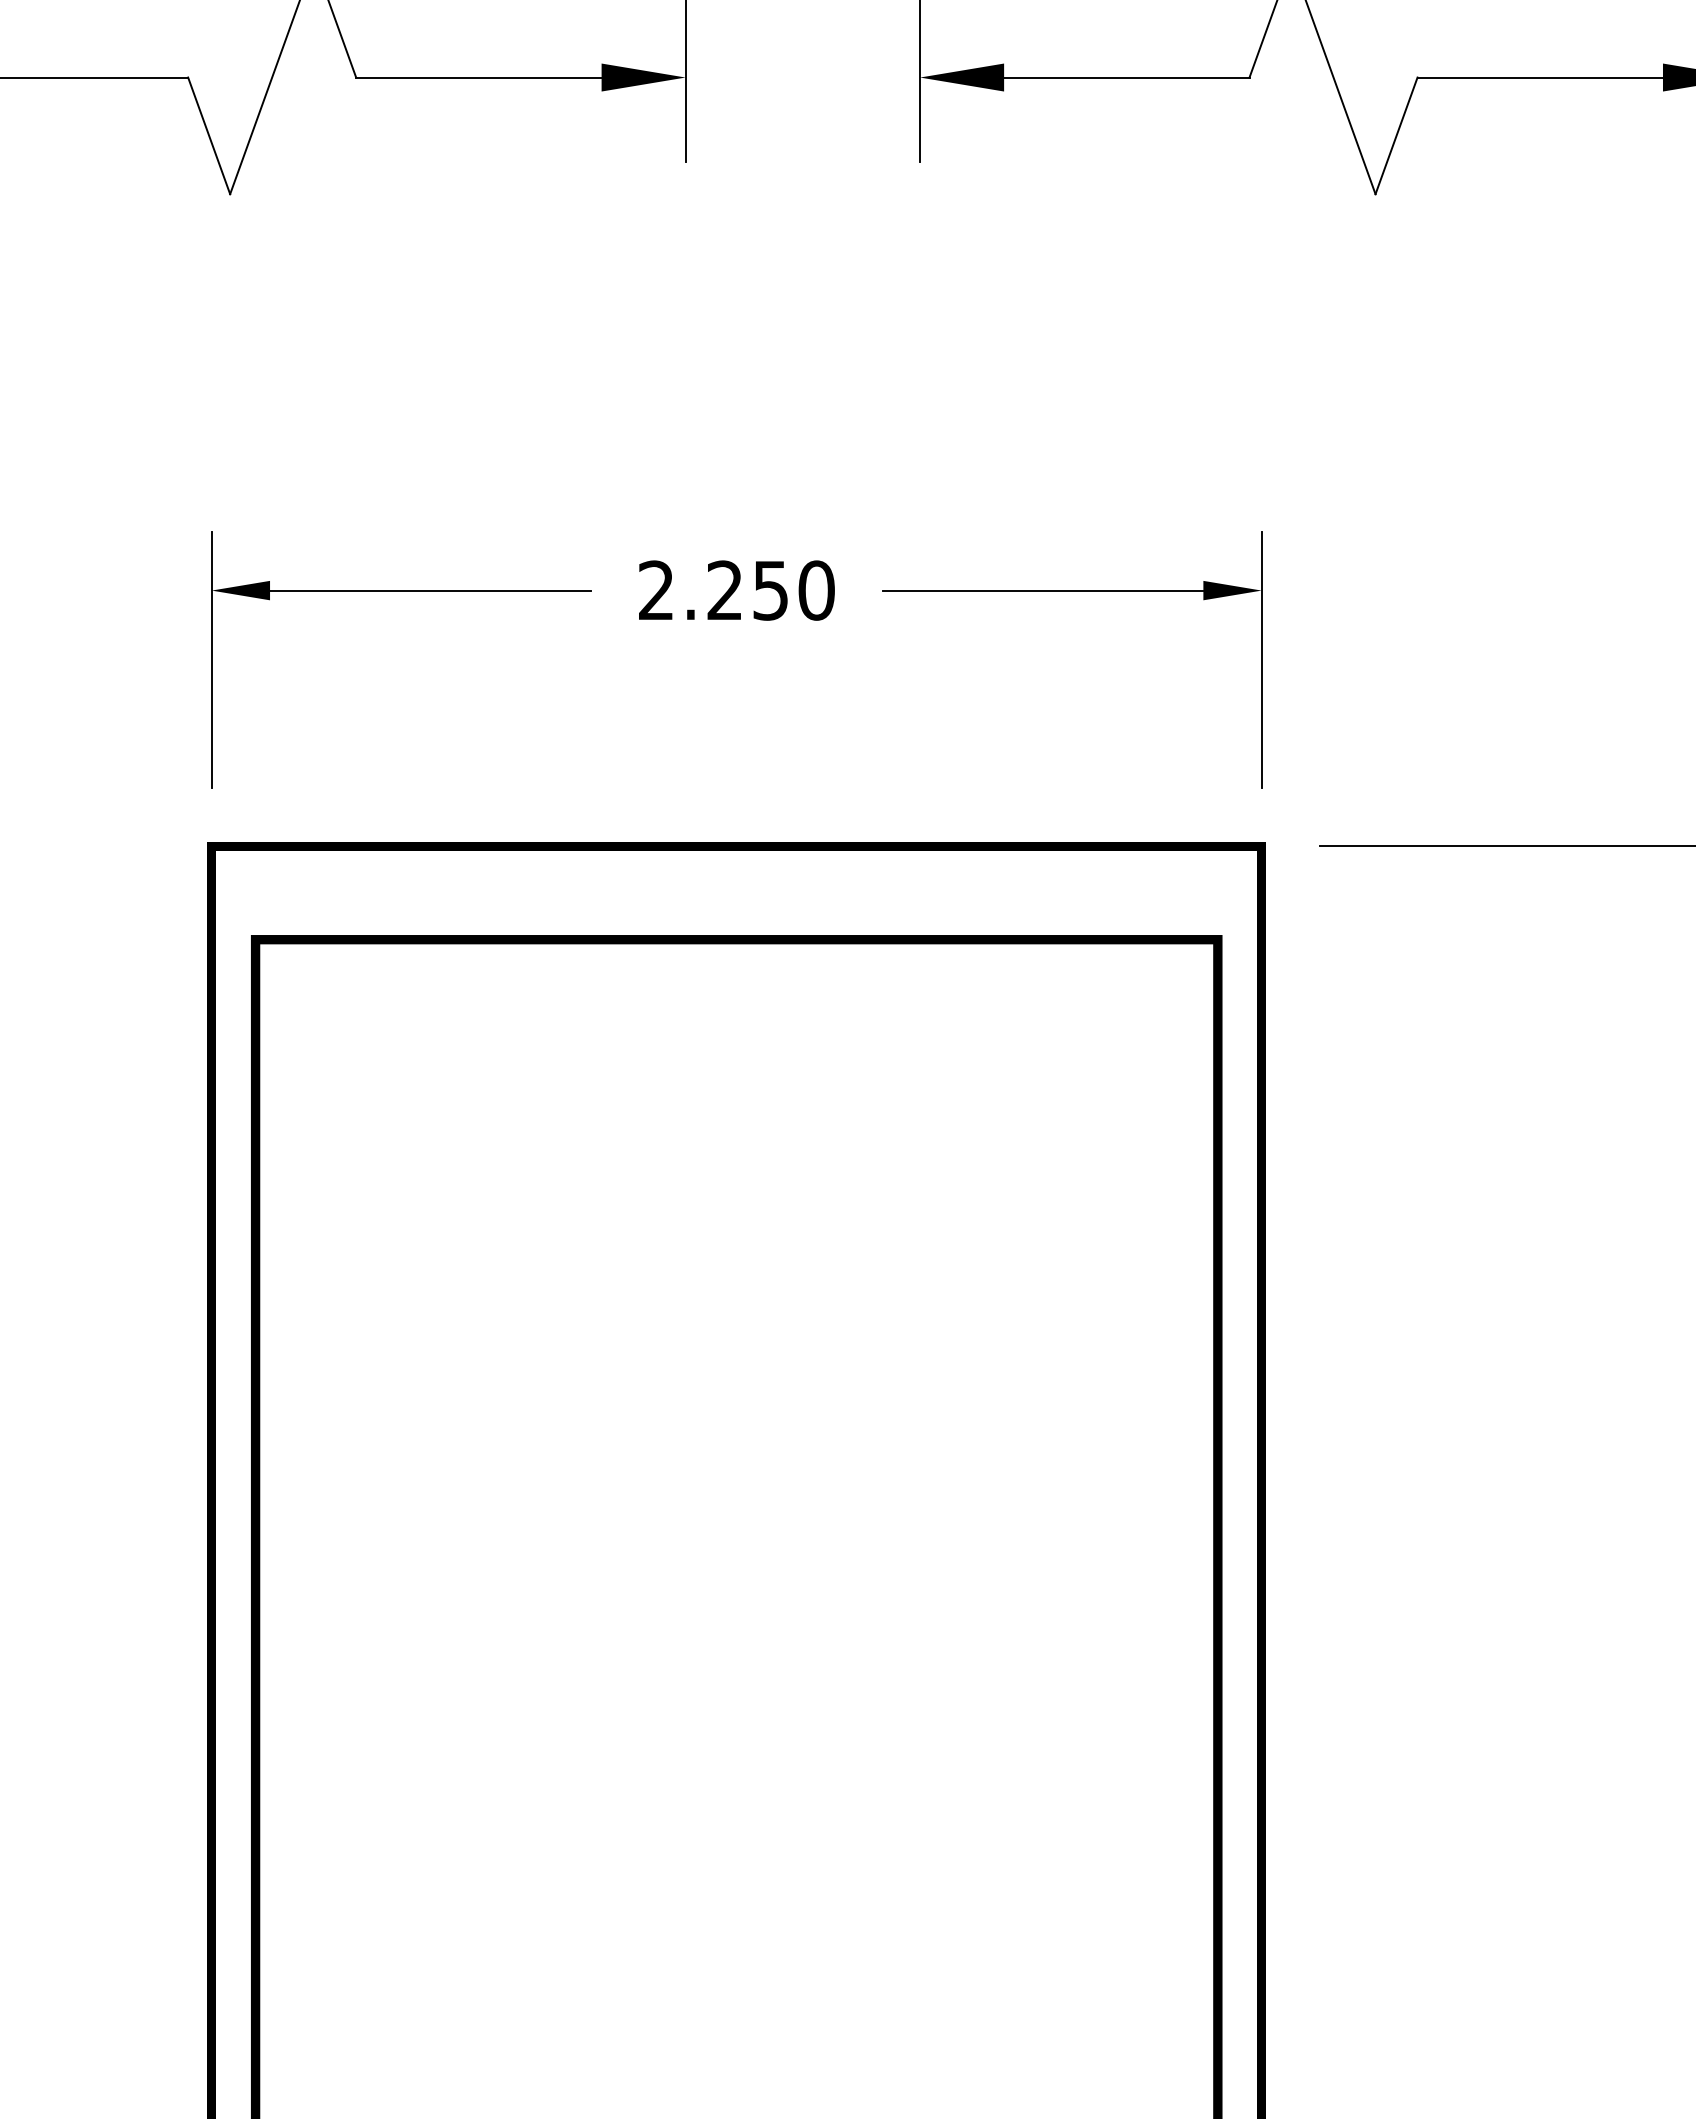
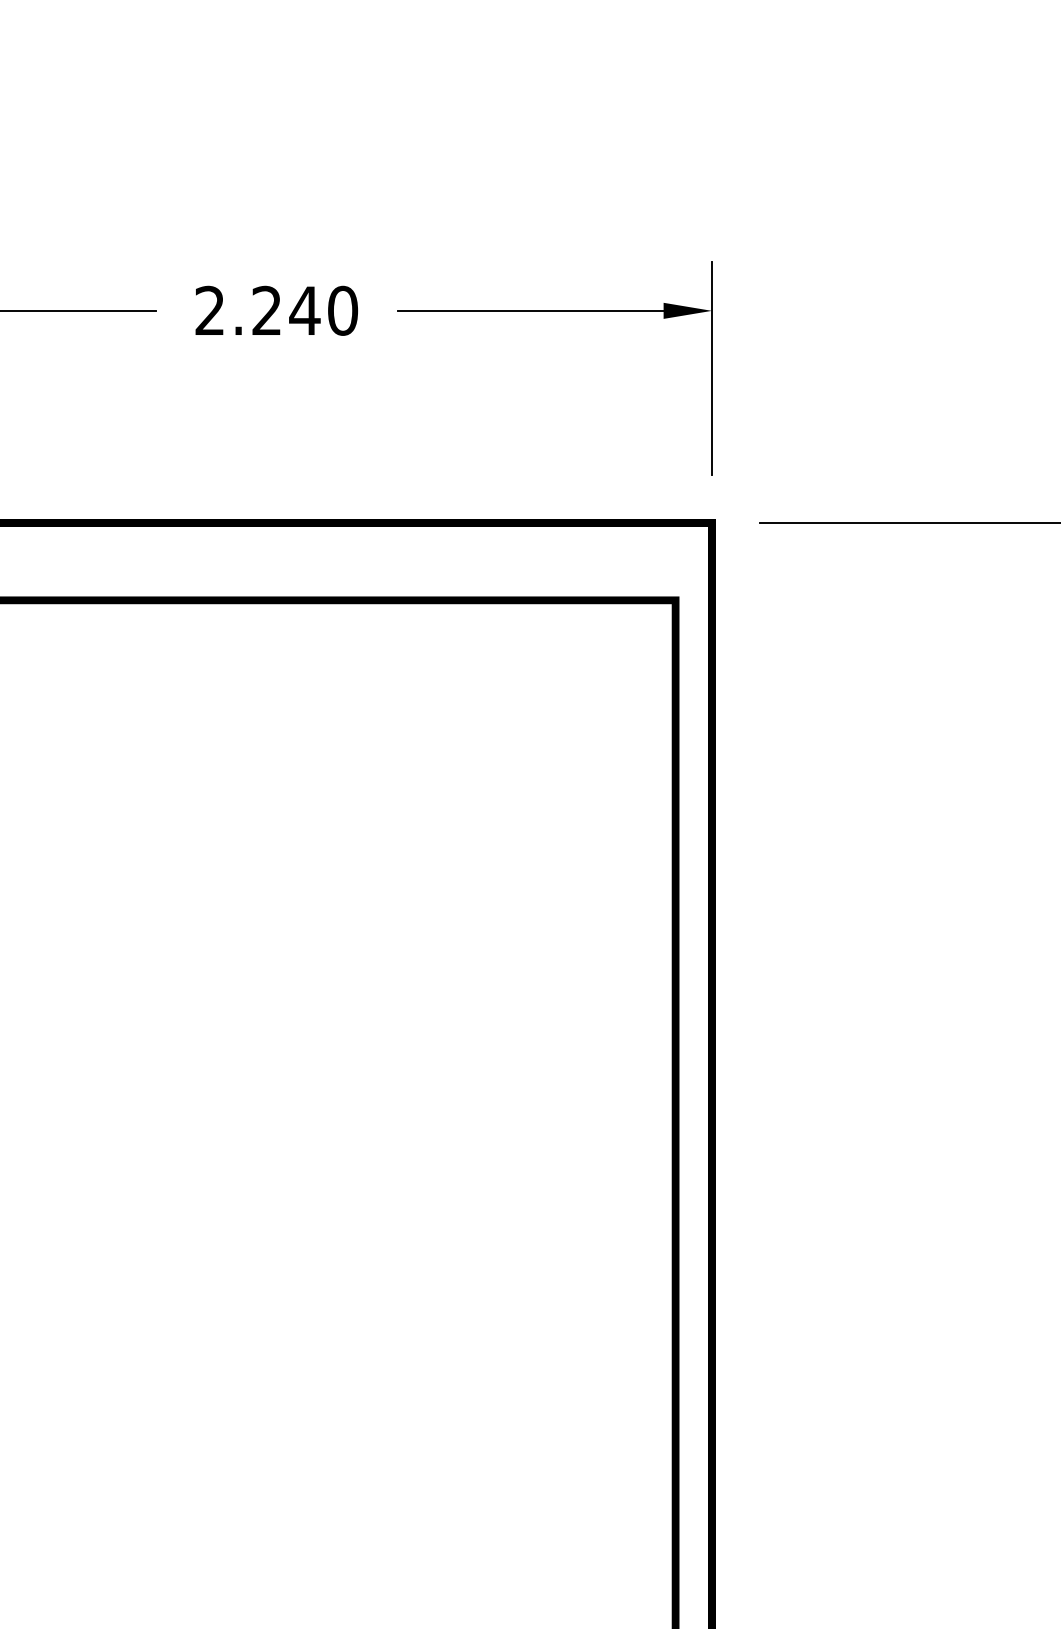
text: (770, 590) -> (304, 310), 2.250 -> 2.240

